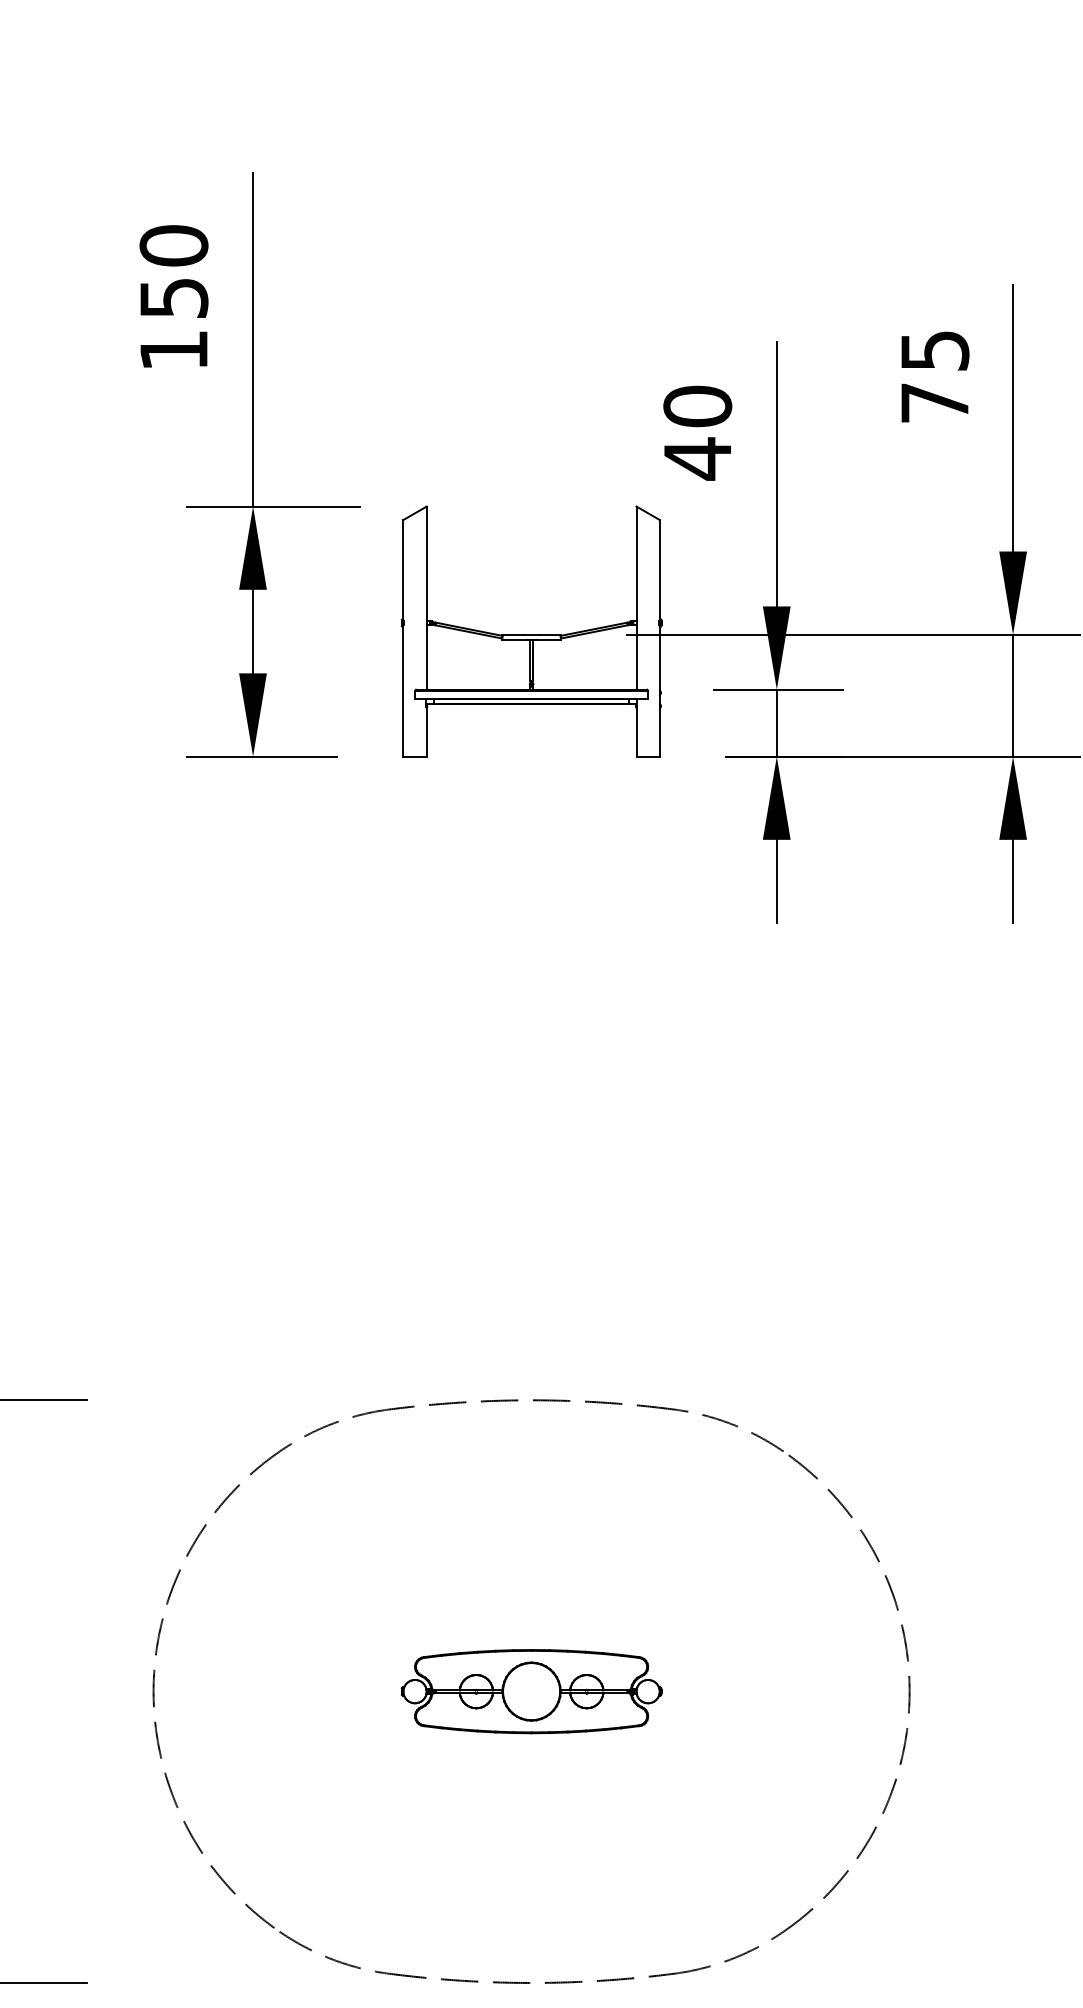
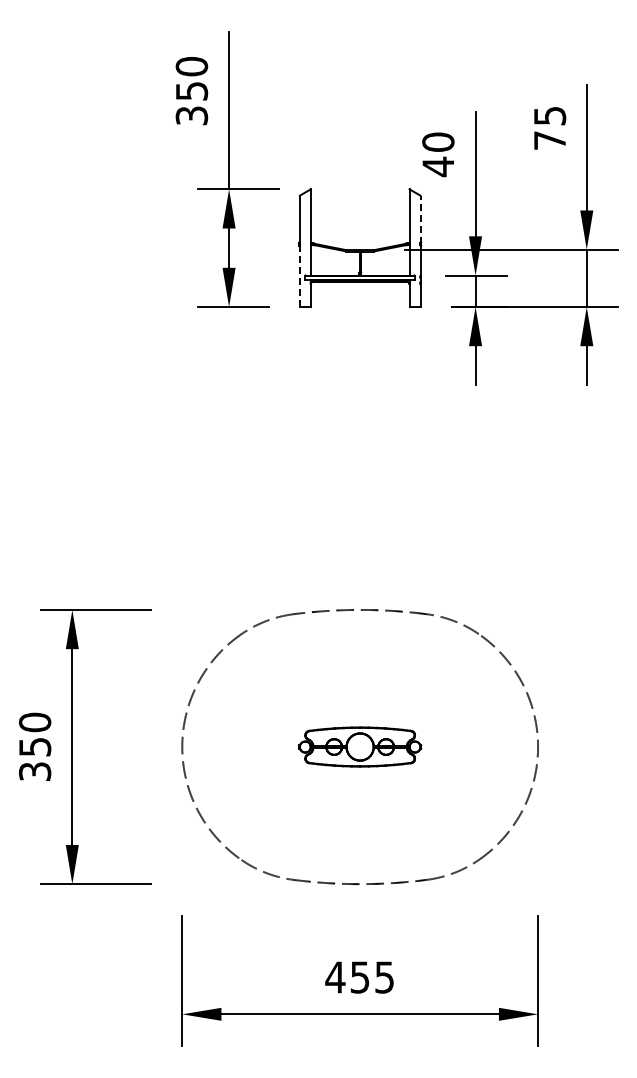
text: (173, 349) -> (191, 115), 150 -> 350
line: (659, 570) -> (420, 219), solid -> dashed
line: (402, 689) -> (299, 275), solid -> dashed

